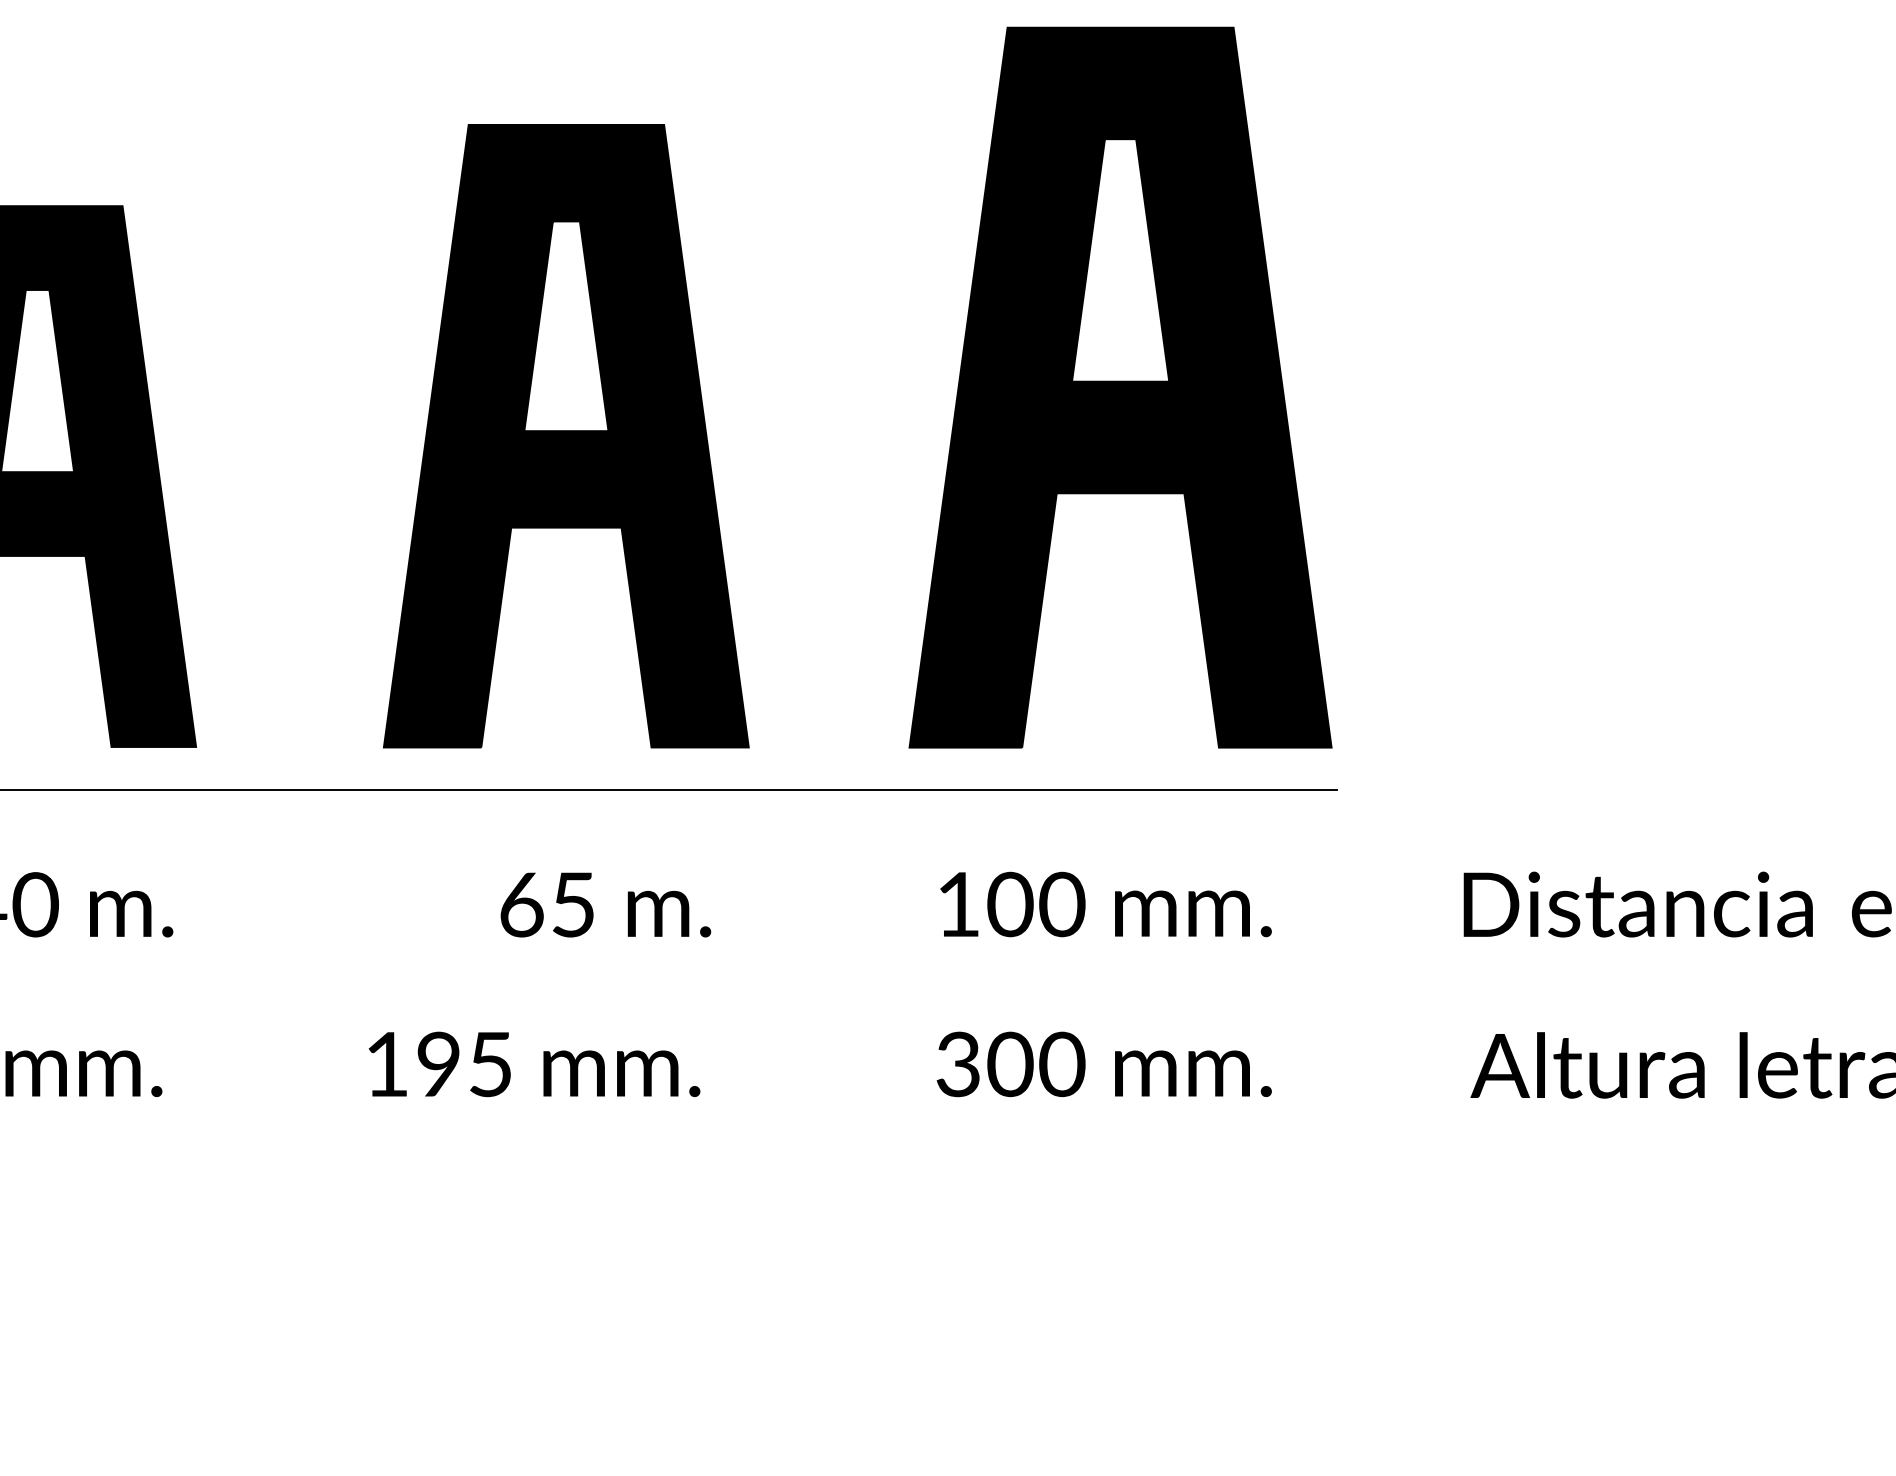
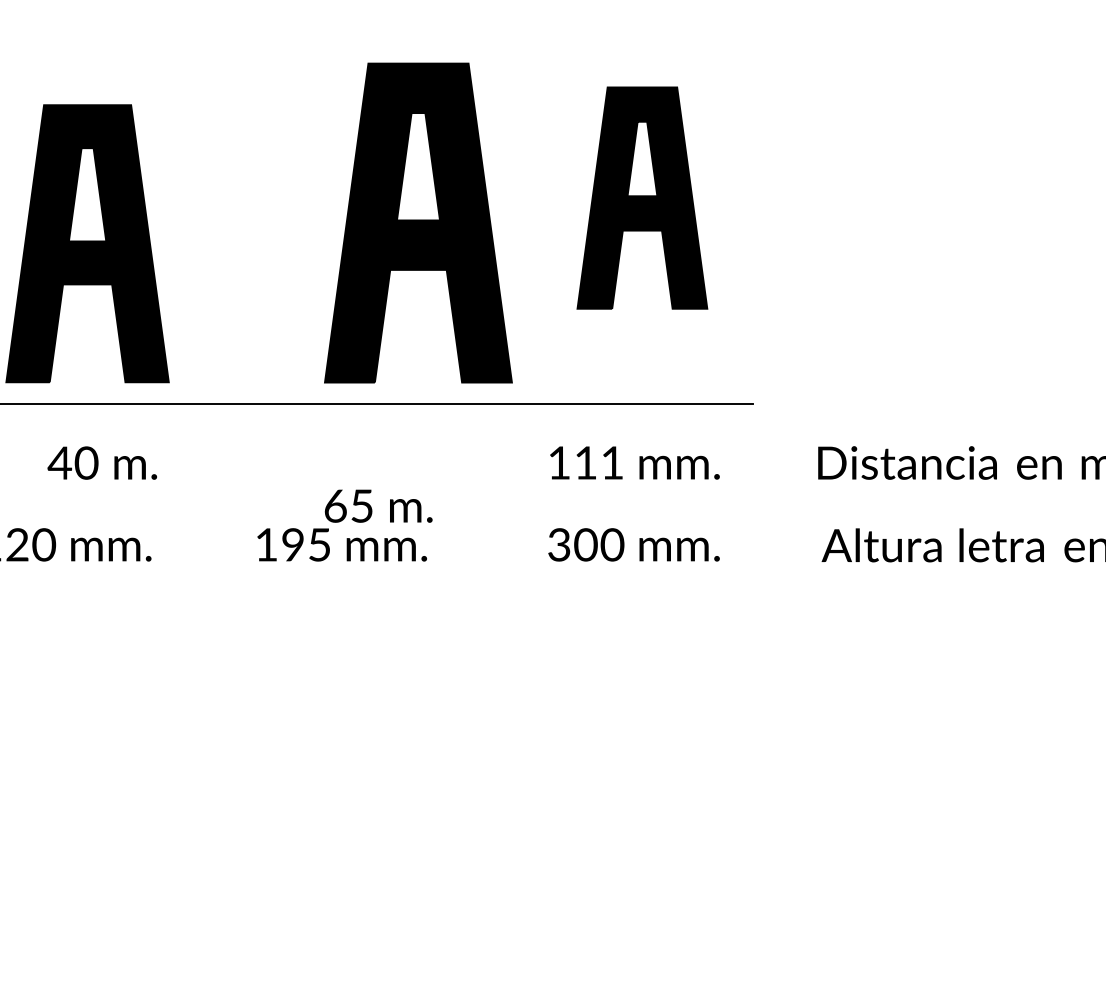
part: (1120, 386) -> (642, 197), size x0.6
part: (566, 435) -> (418, 222), moved
text: (605, 903) -> (378, 505), moved
text: (1036, 903) -> (599, 462), 100 -> 111

